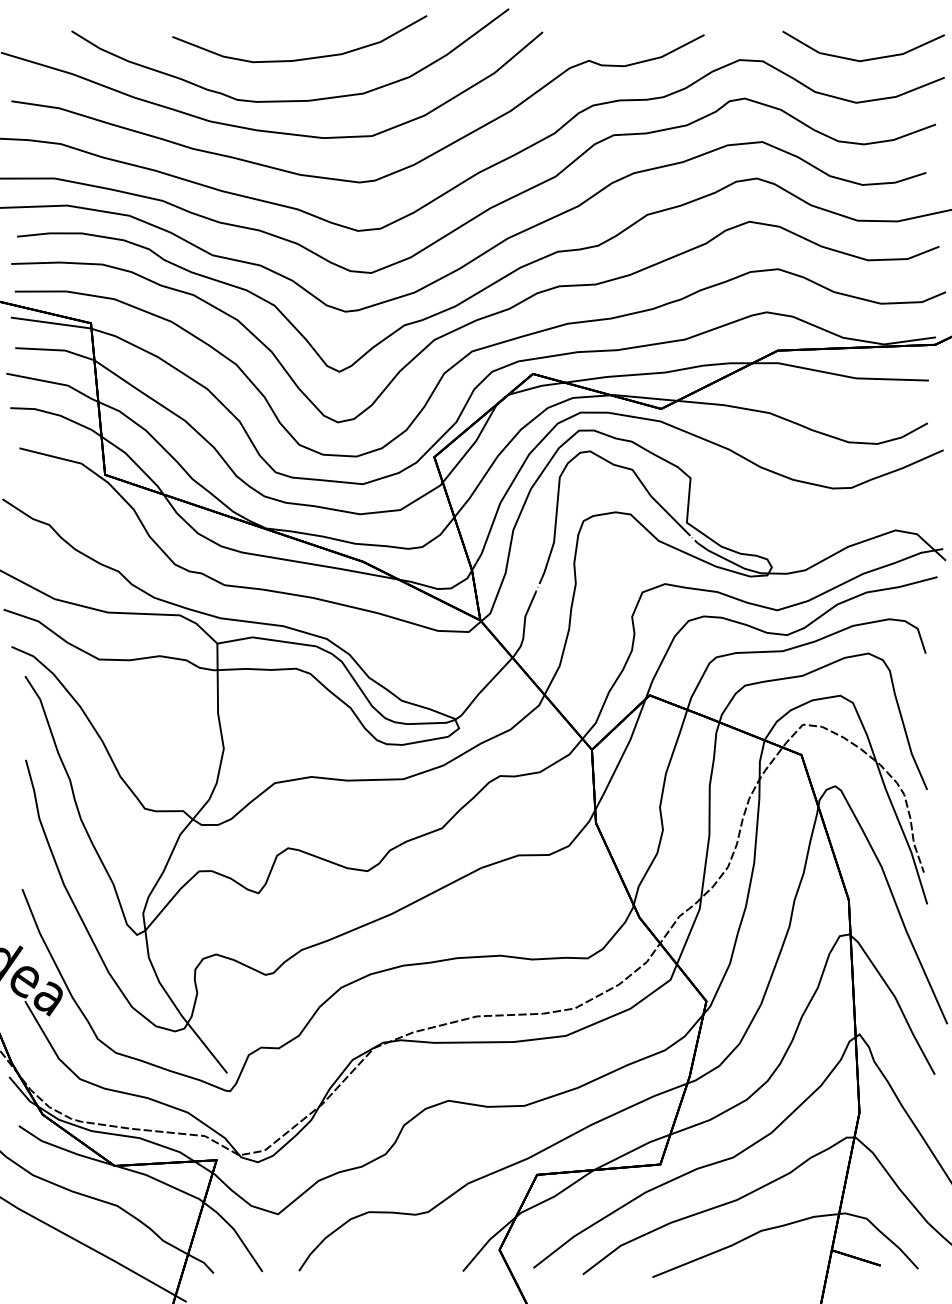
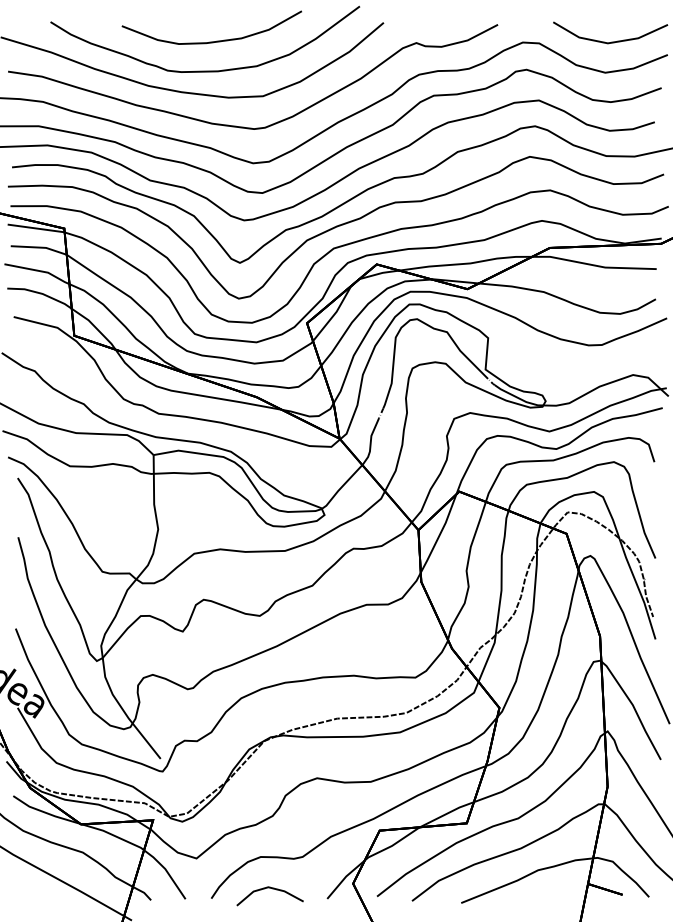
line: (385, 1258) -> (272, 889), added

